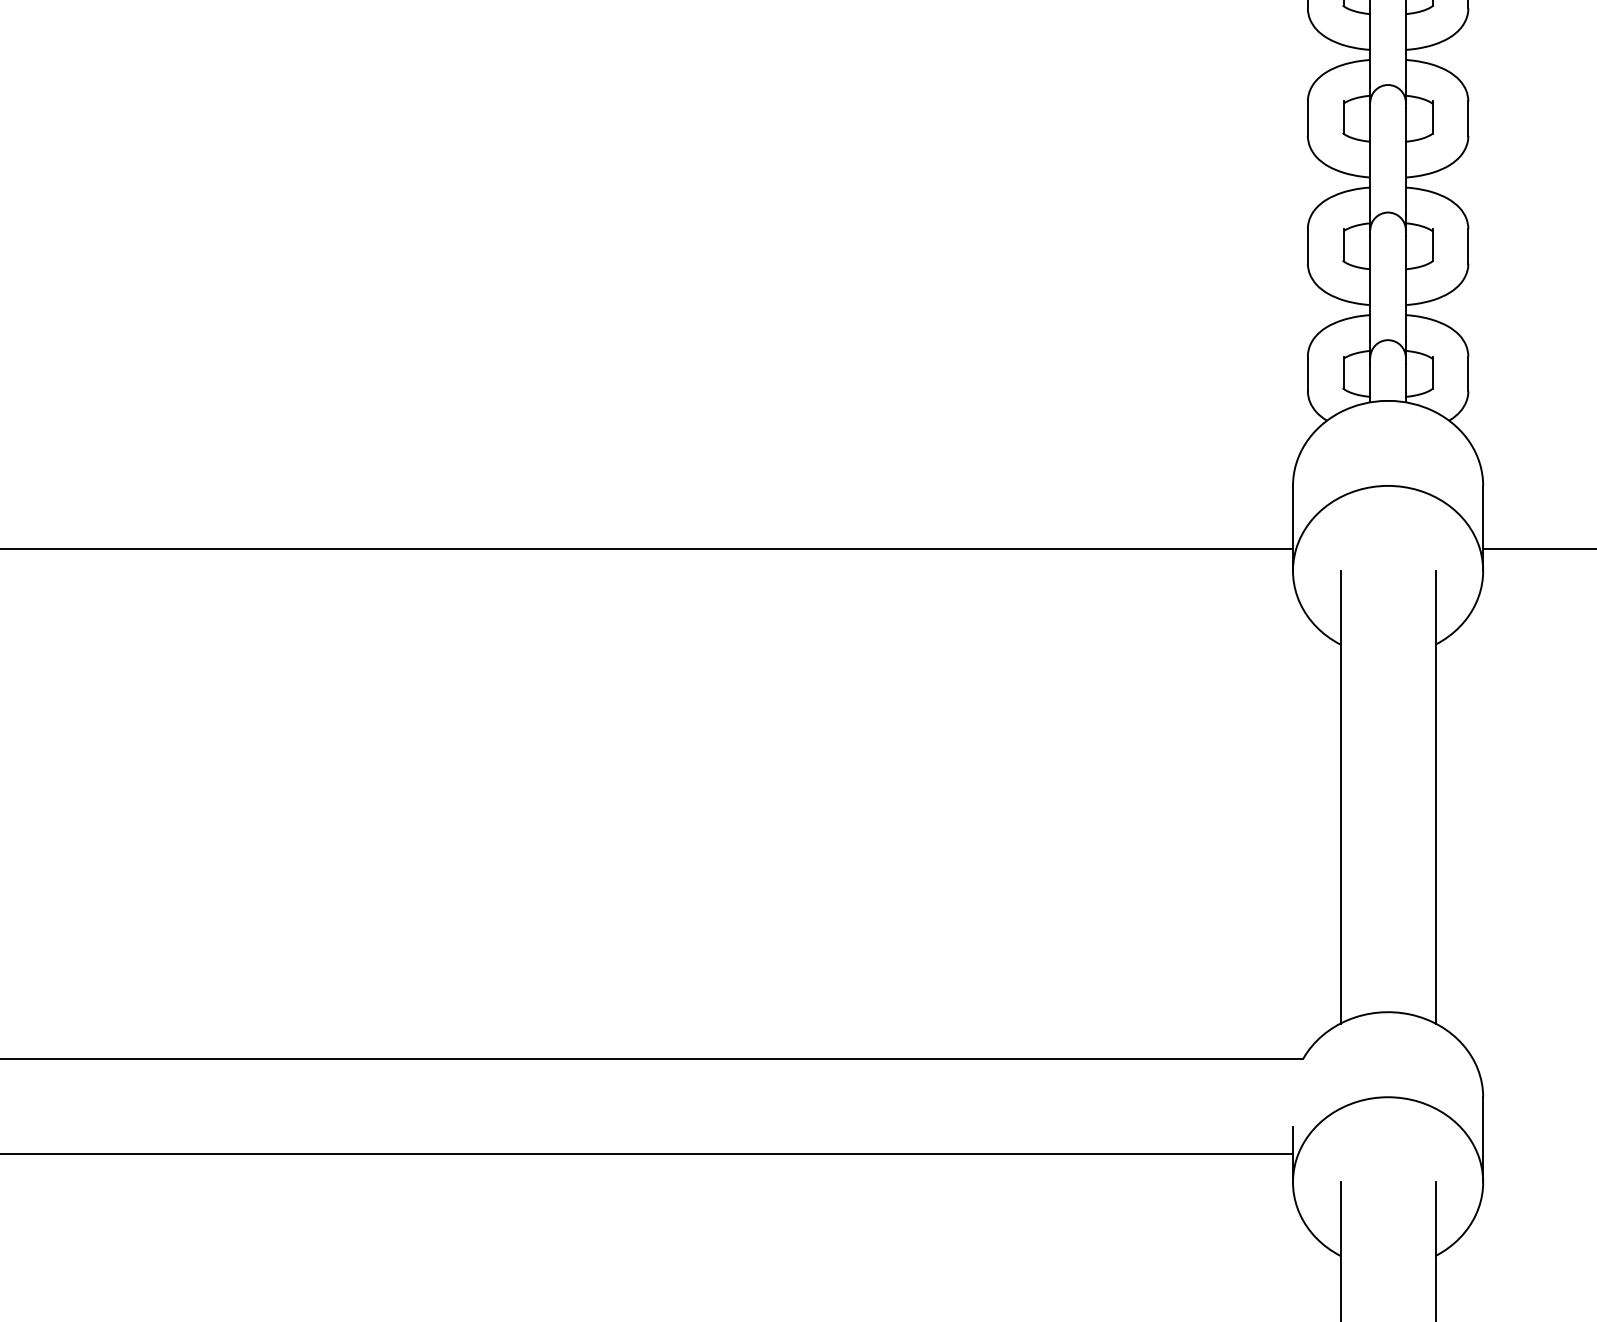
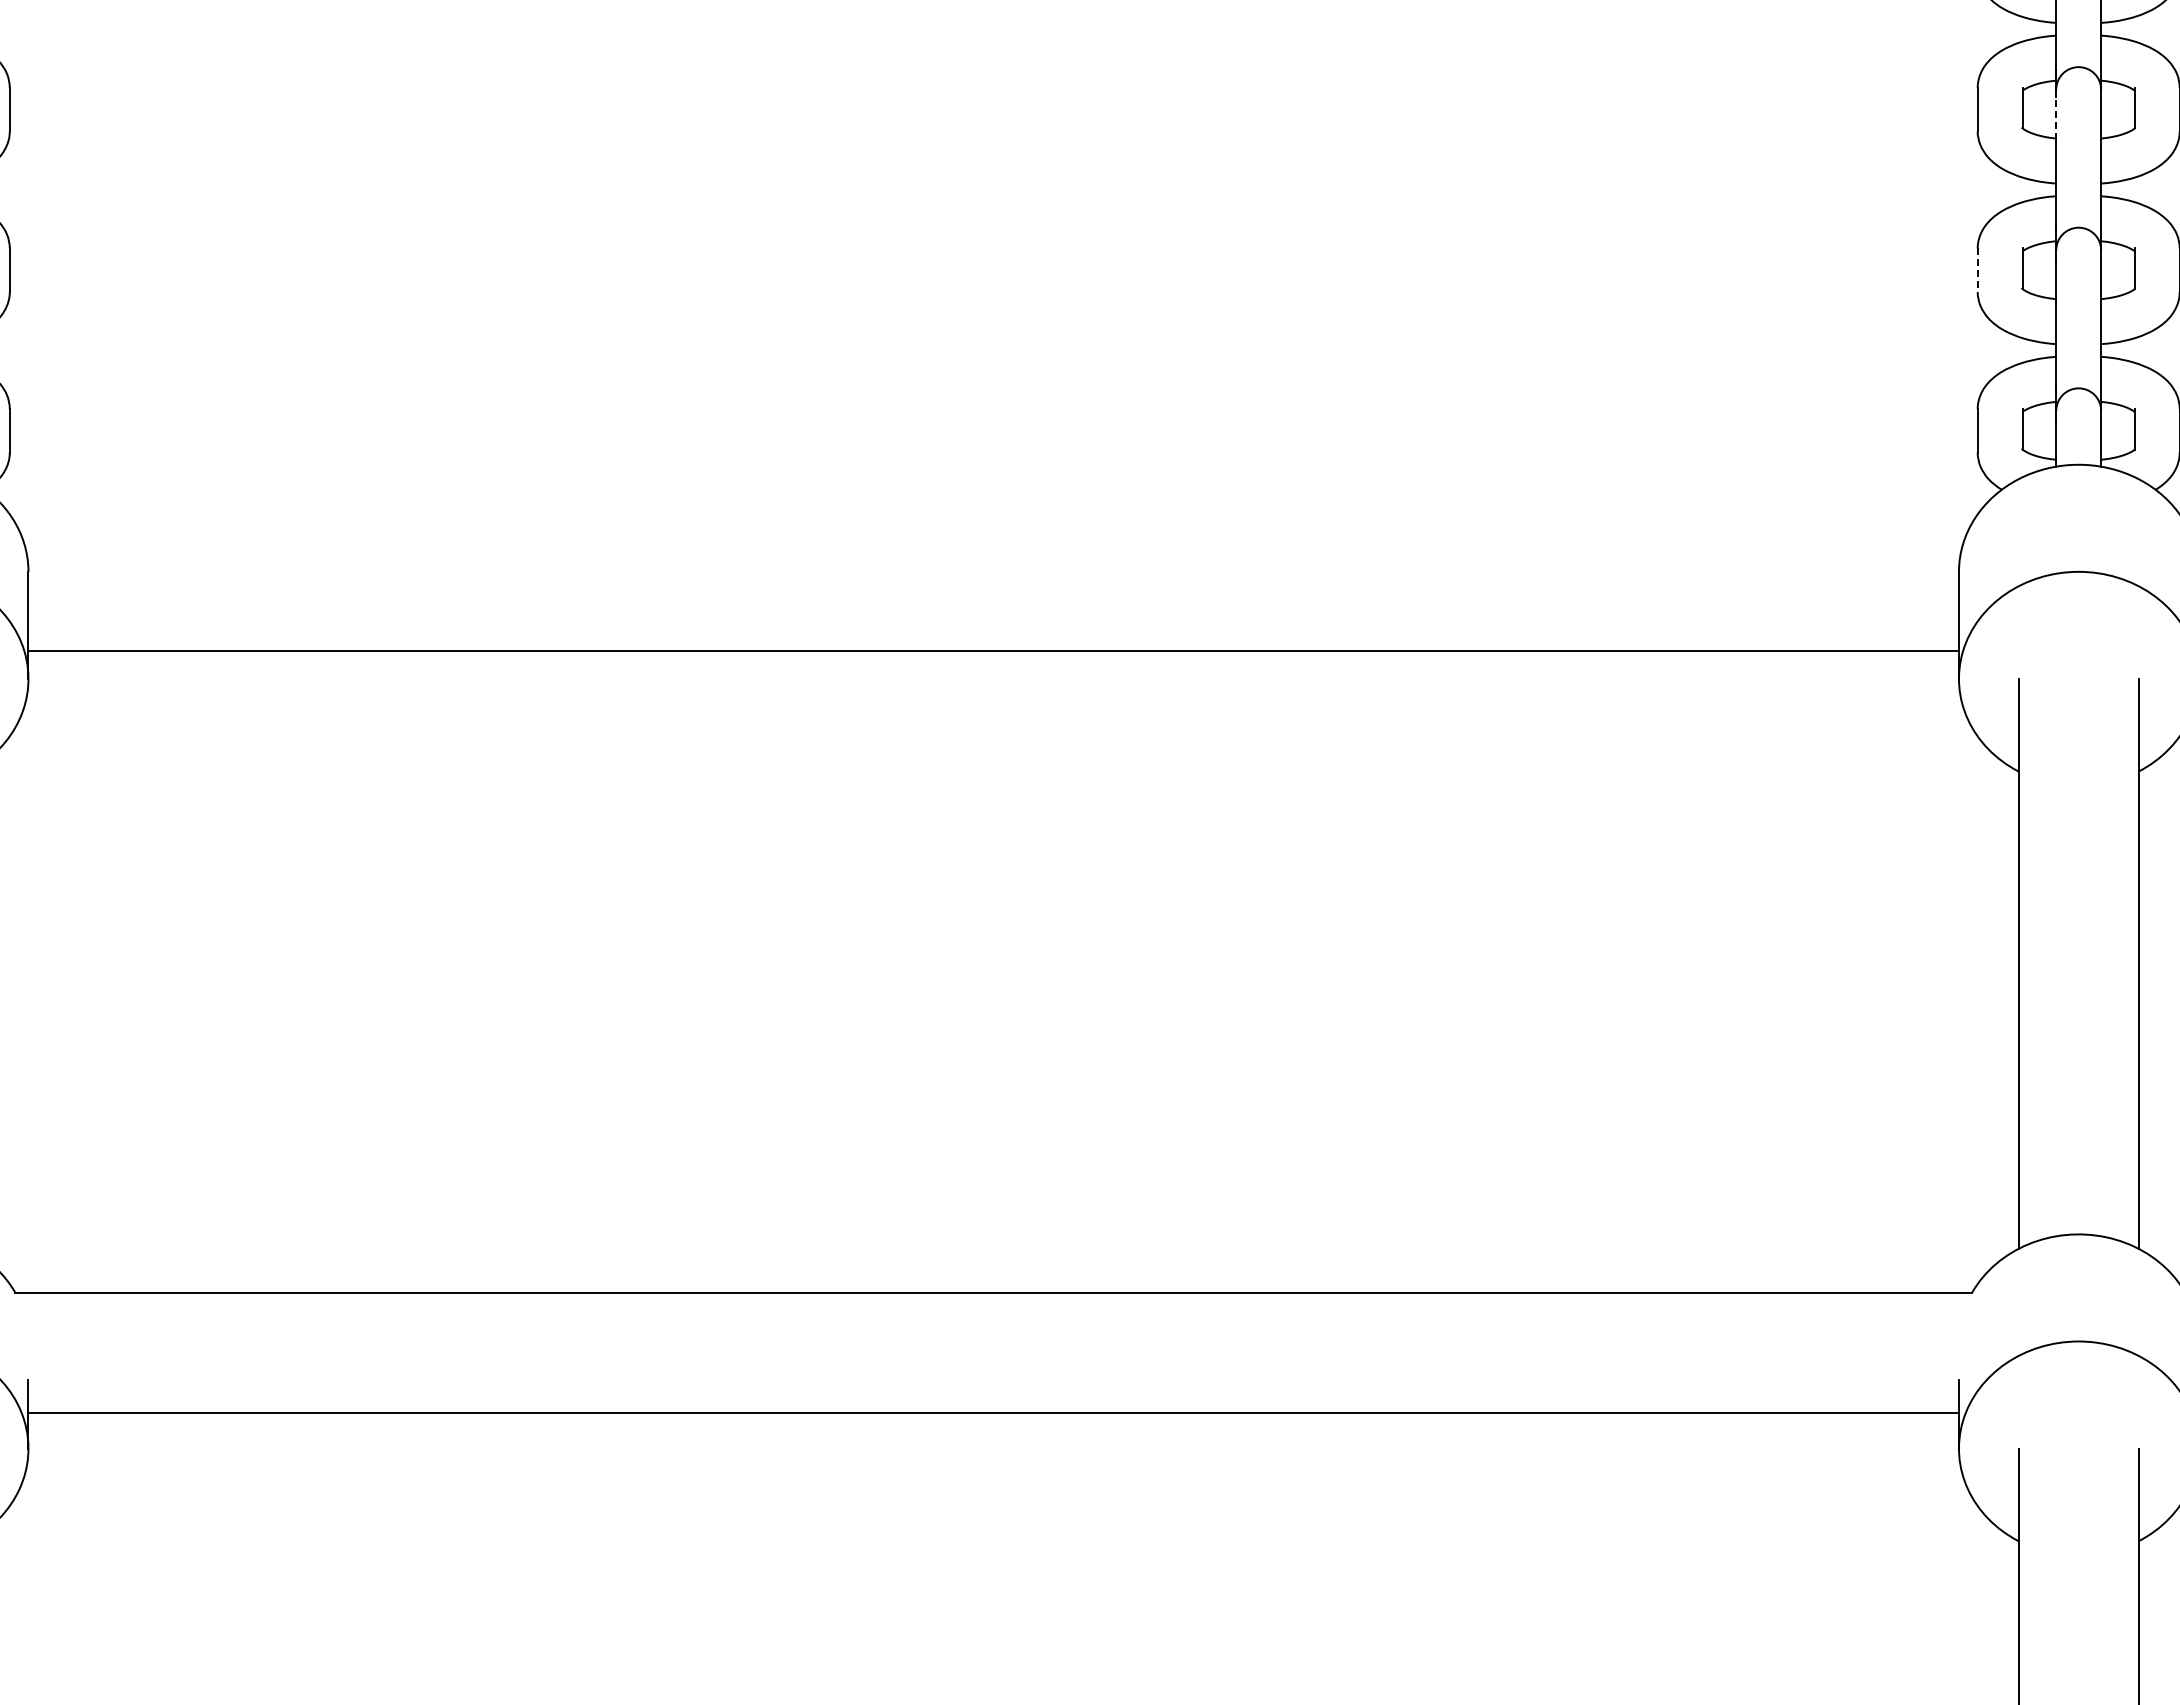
line: (1370, 125) -> (2056, 118), solid -> dashed
line: (1307, 246) -> (1977, 270), solid -> dashed

